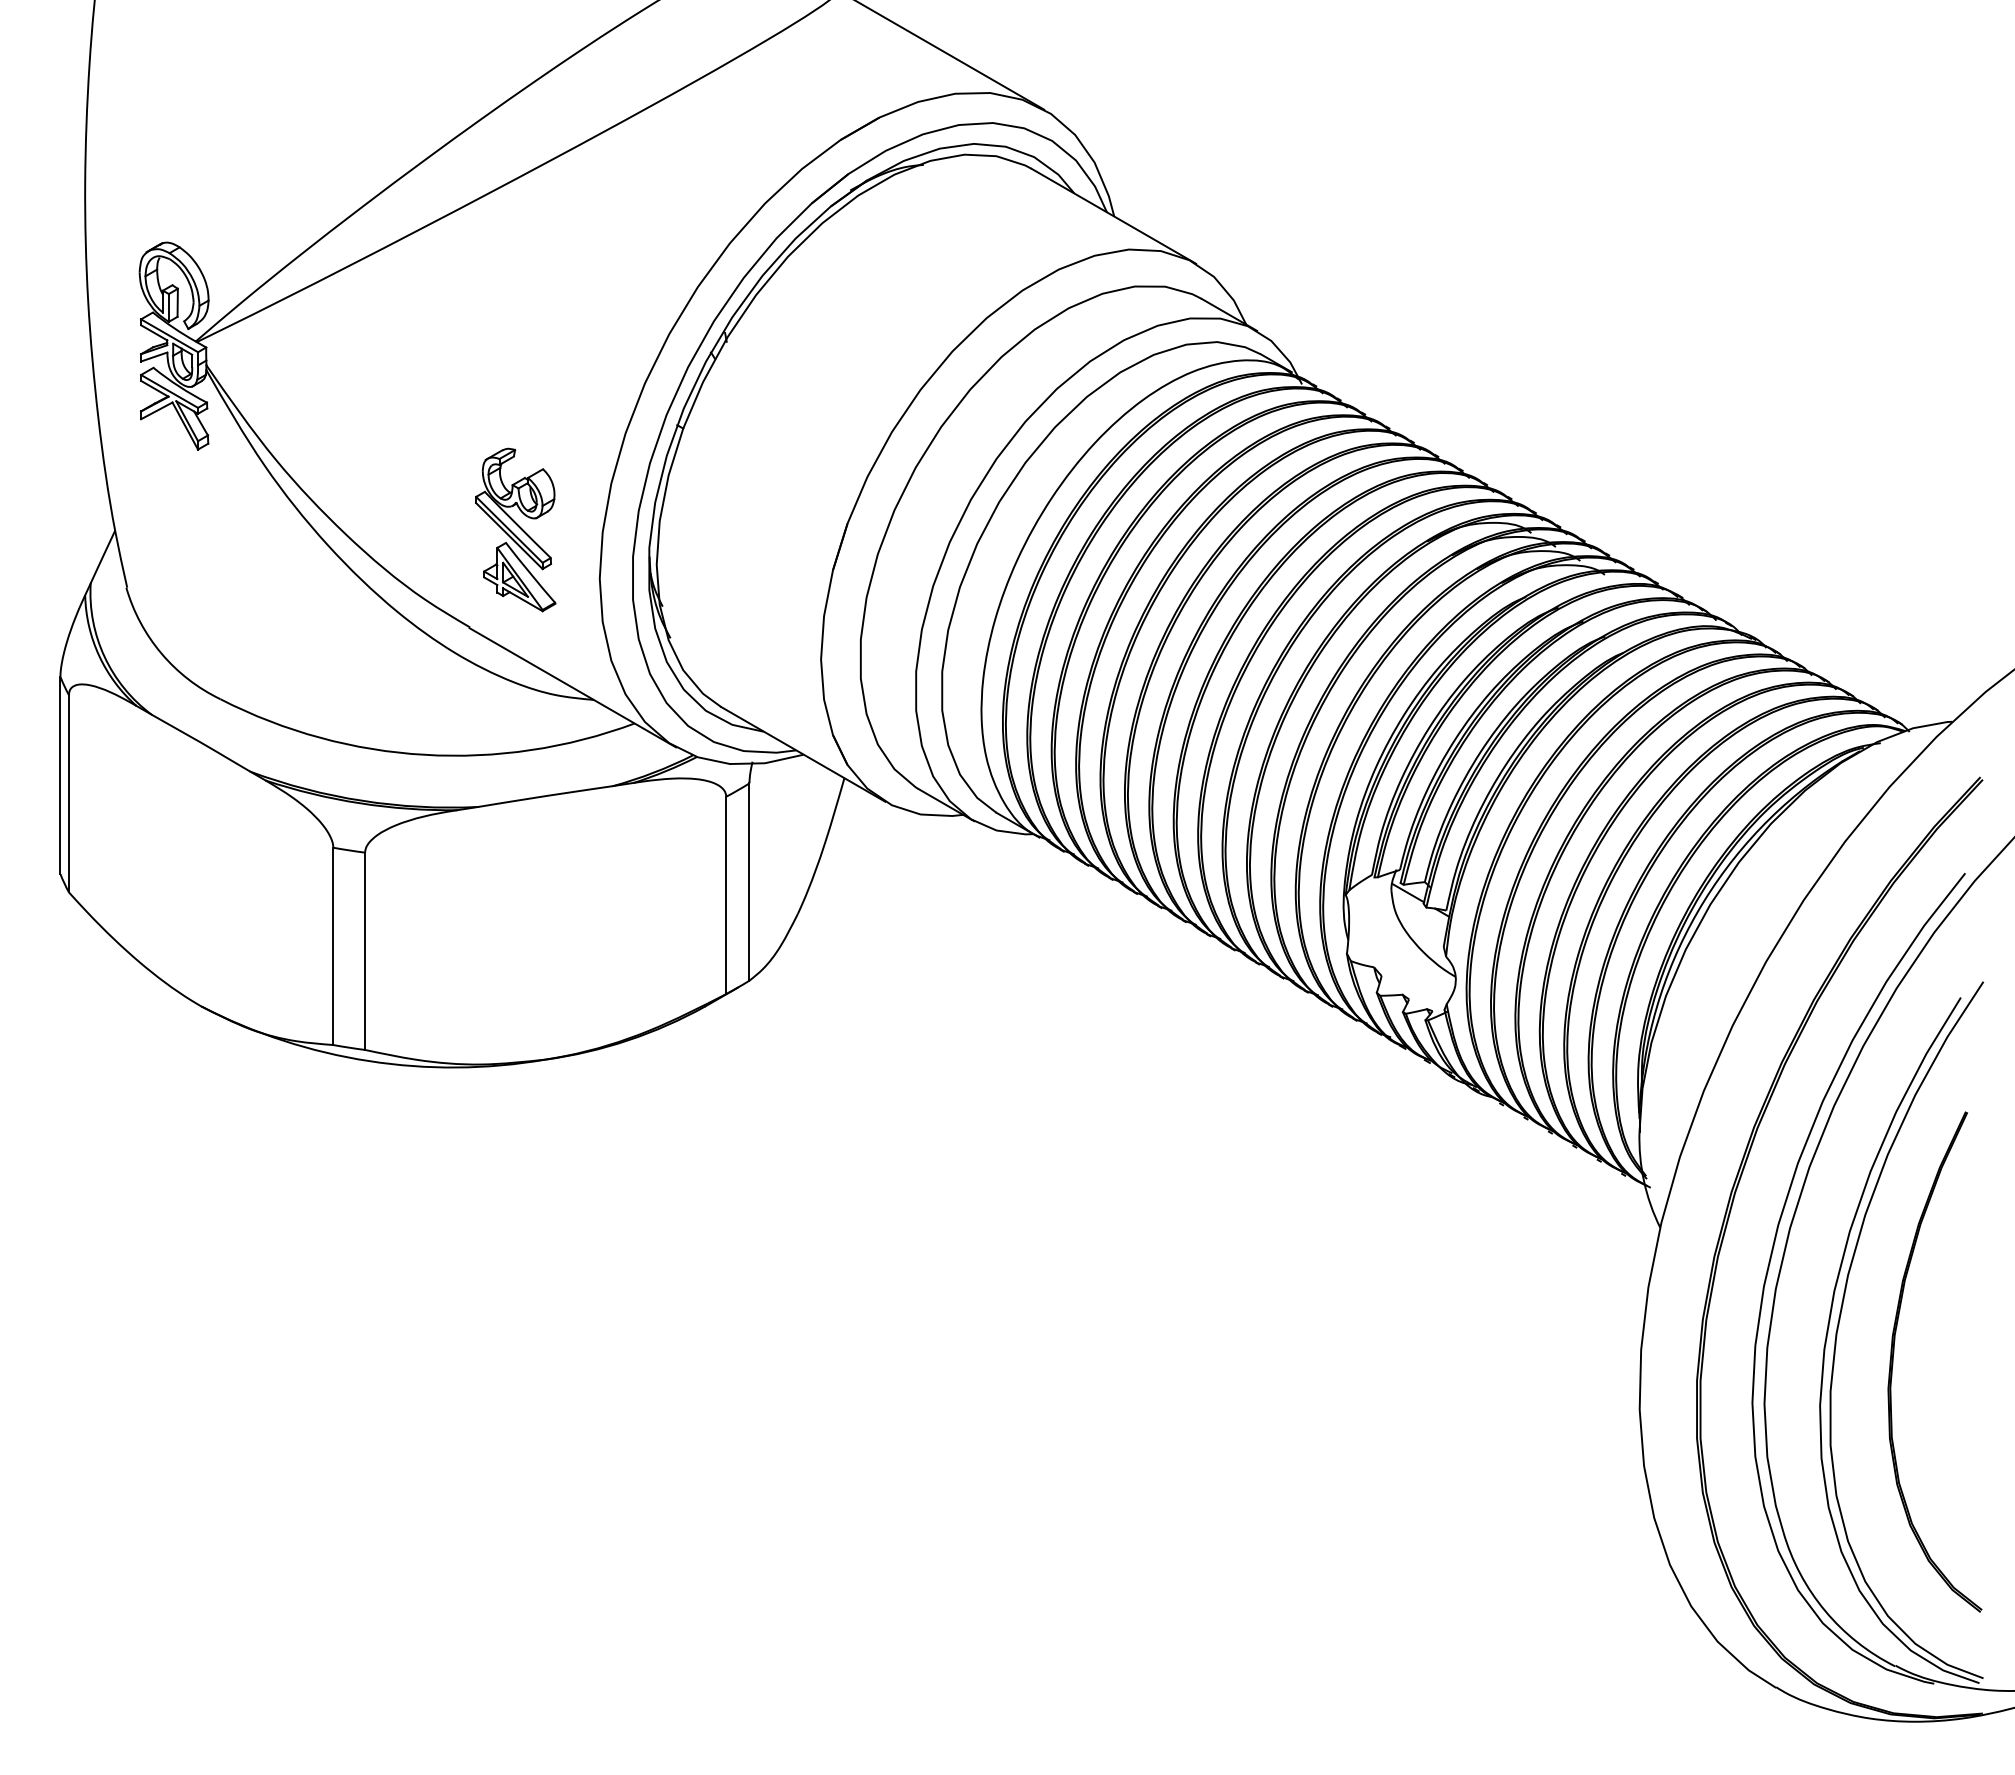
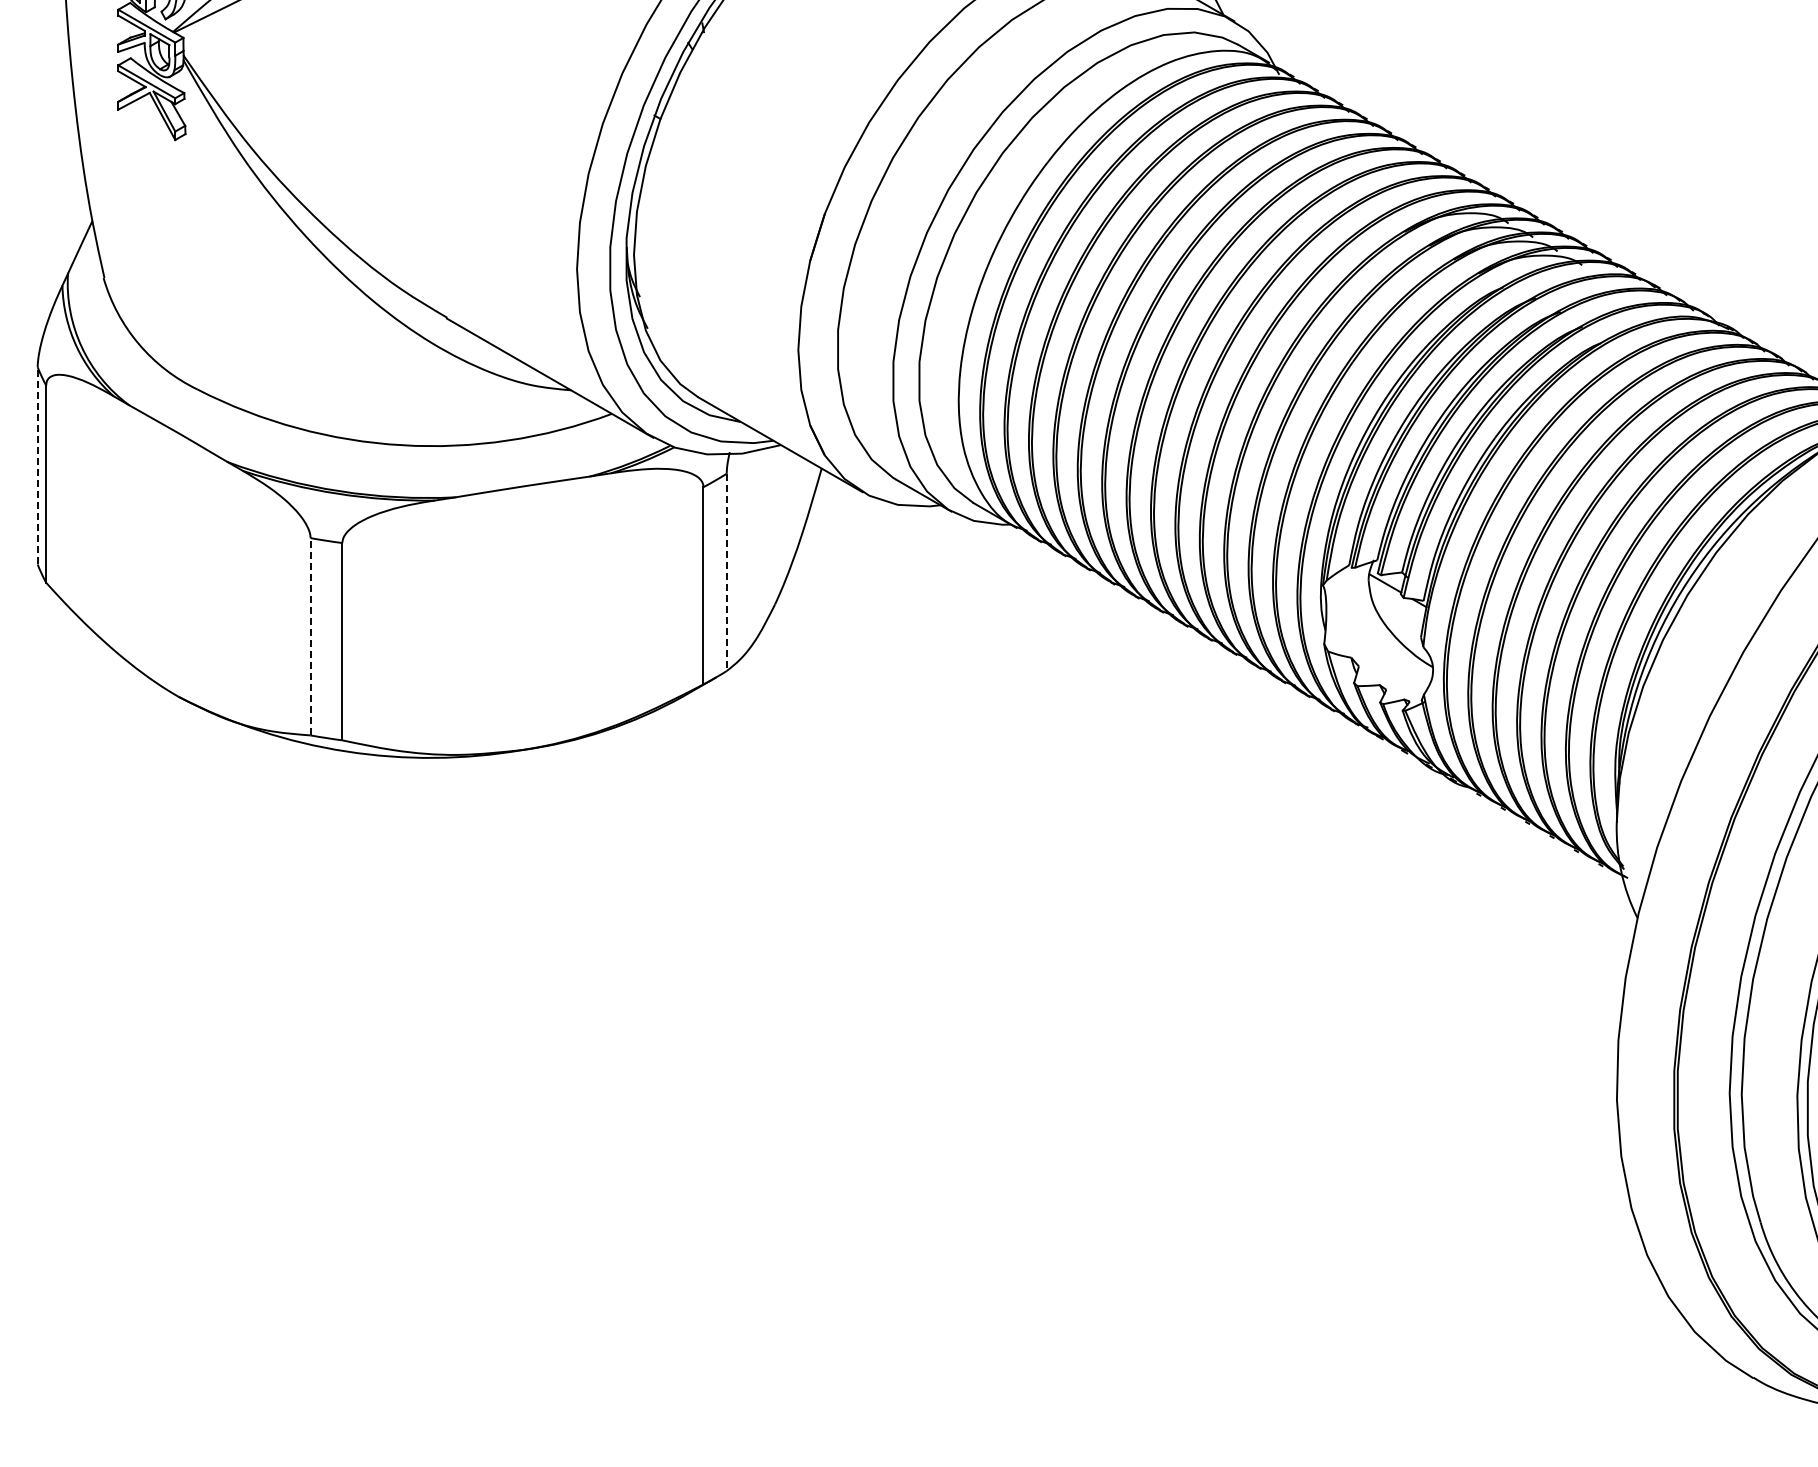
part: (515, 529) -> (492, 219), removed
line: (60, 775) -> (37, 465), solid -> dashed
line: (749, 882) -> (726, 572), solid -> dashed
line: (333, 946) -> (310, 636), solid -> dashed

